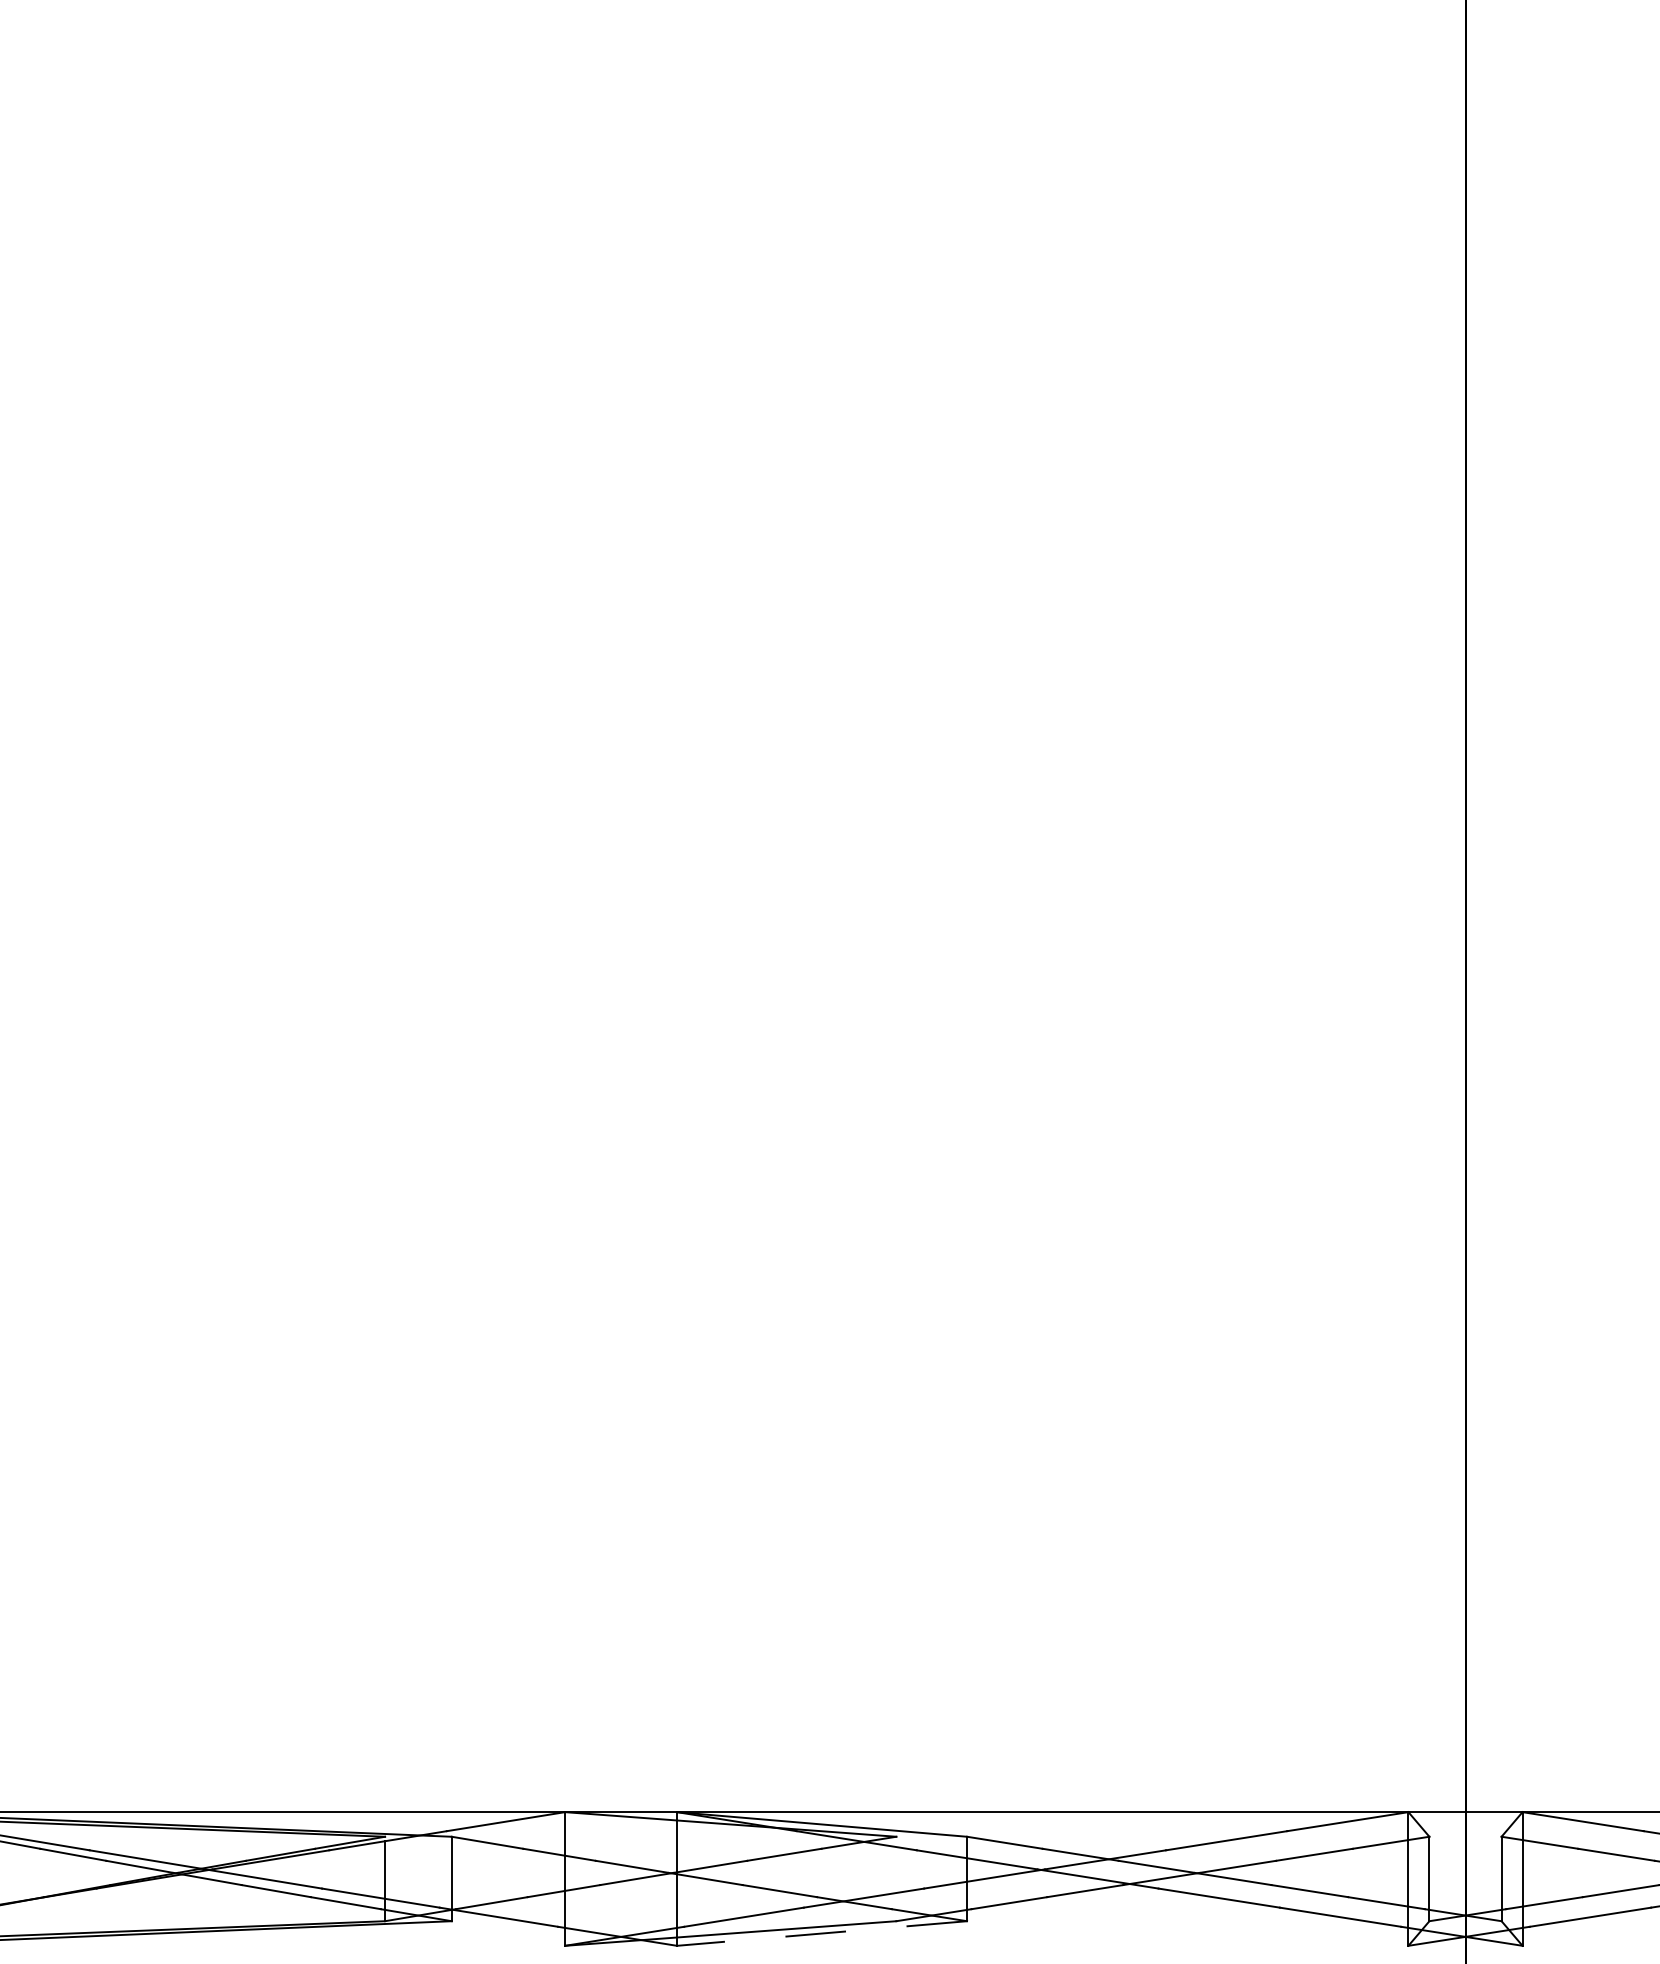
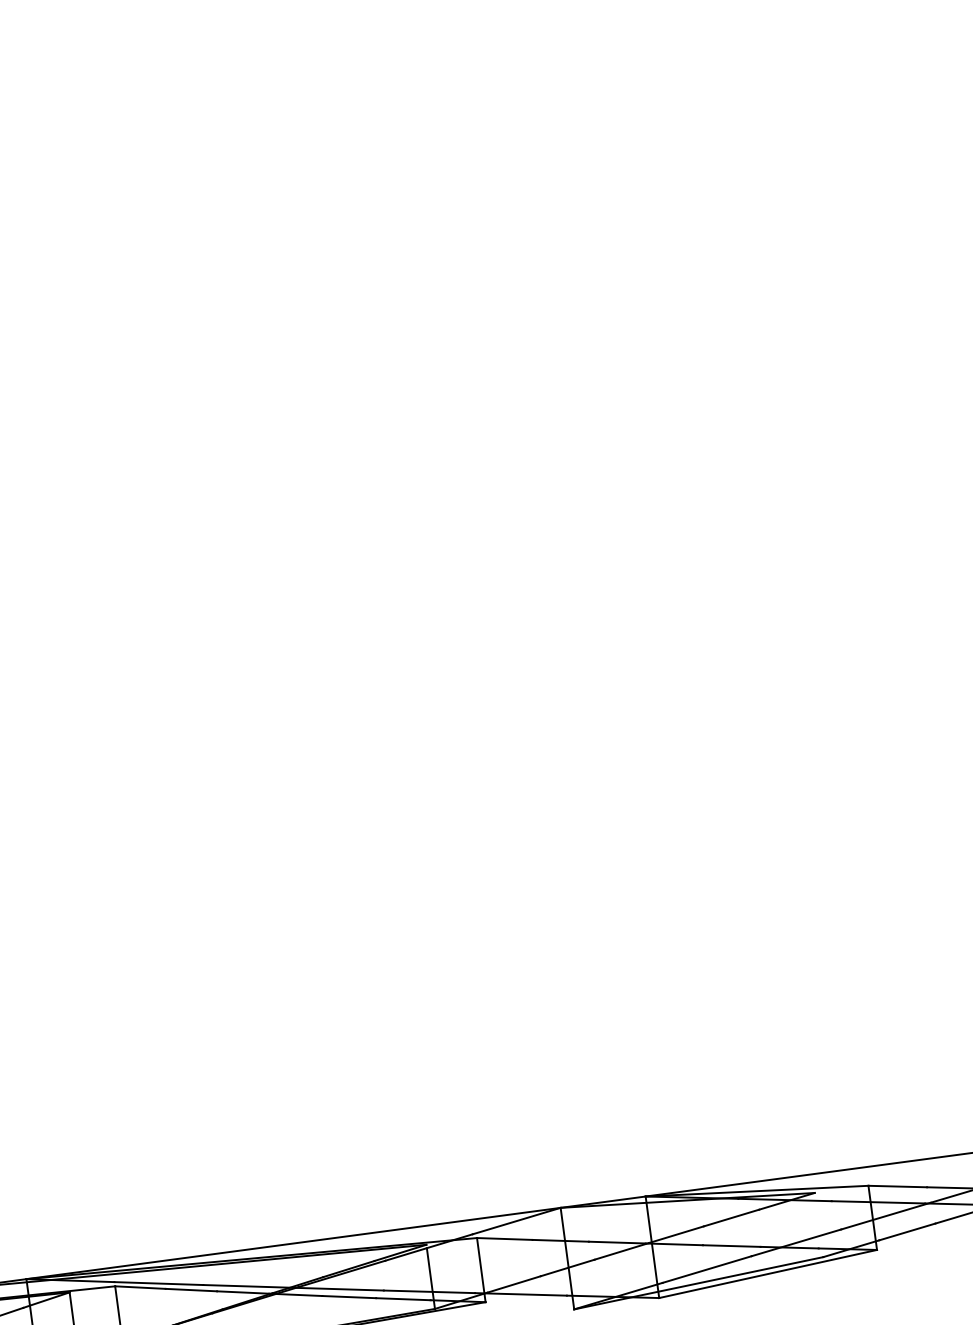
line: (822, 1933) -> (768, 1273), dashed -> solid

